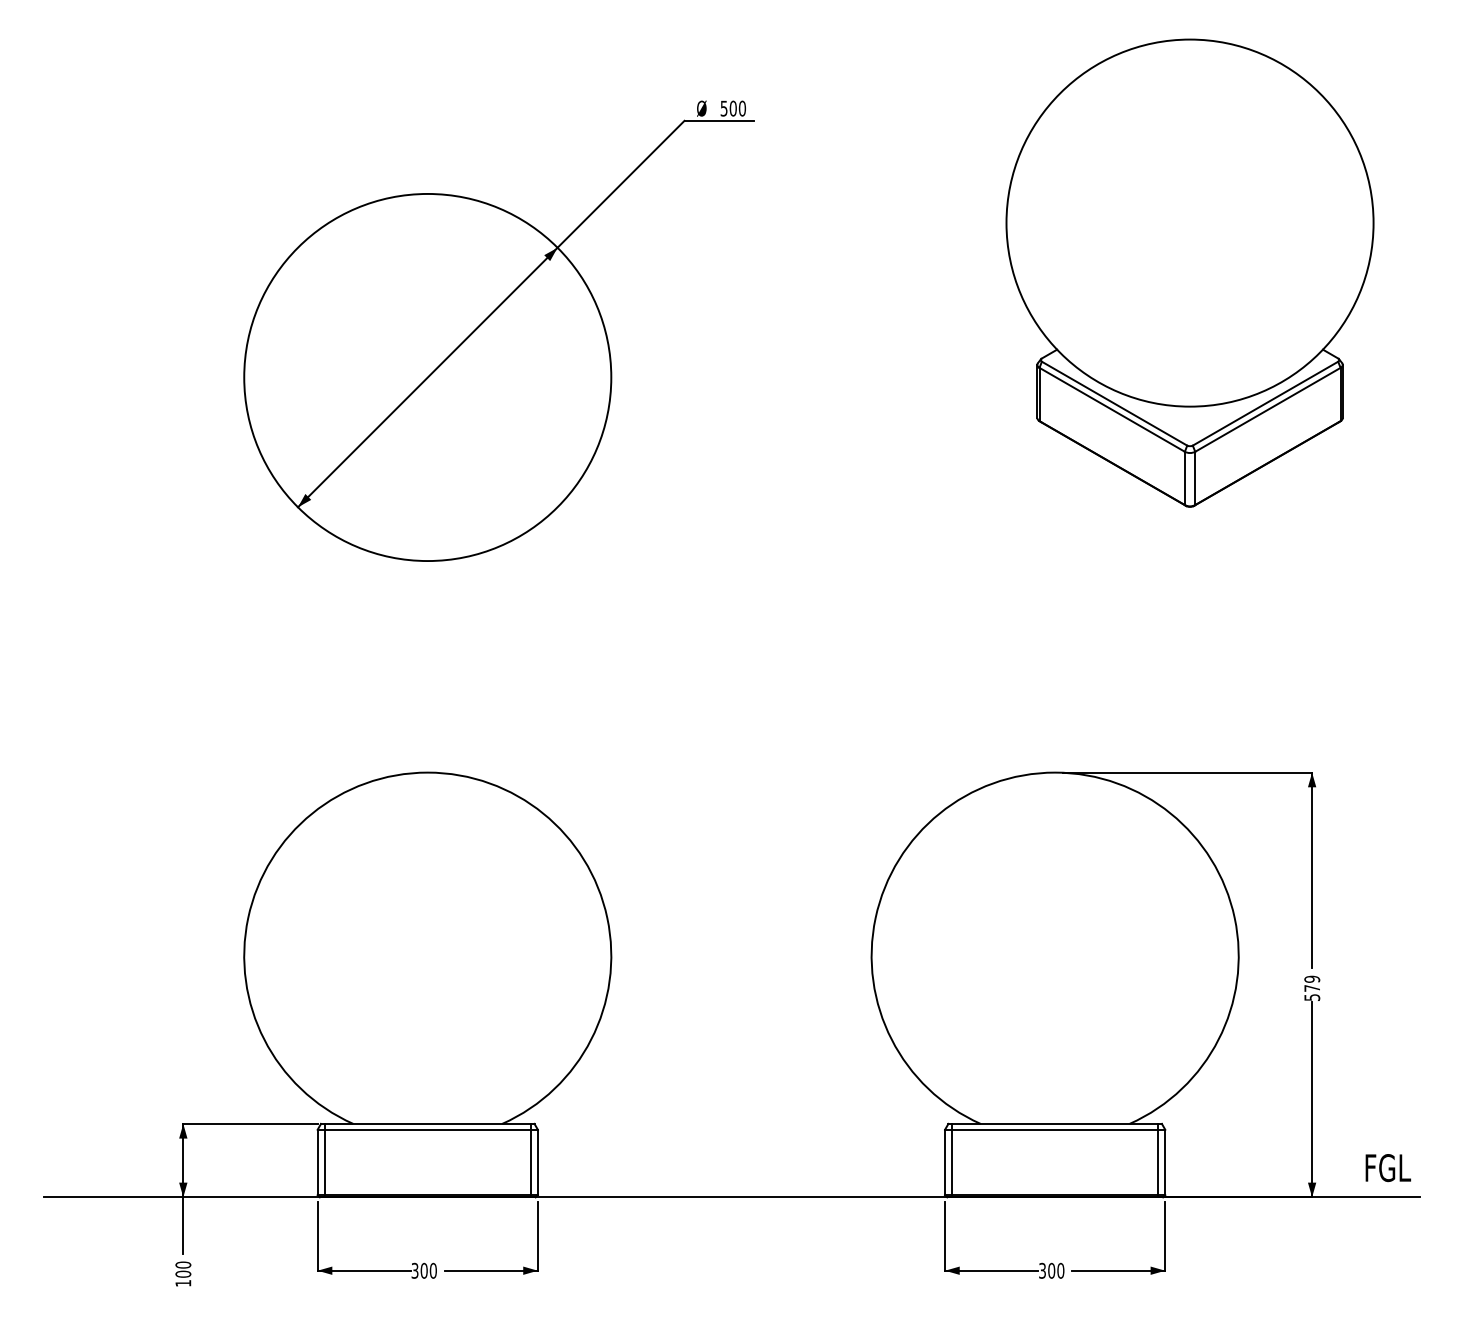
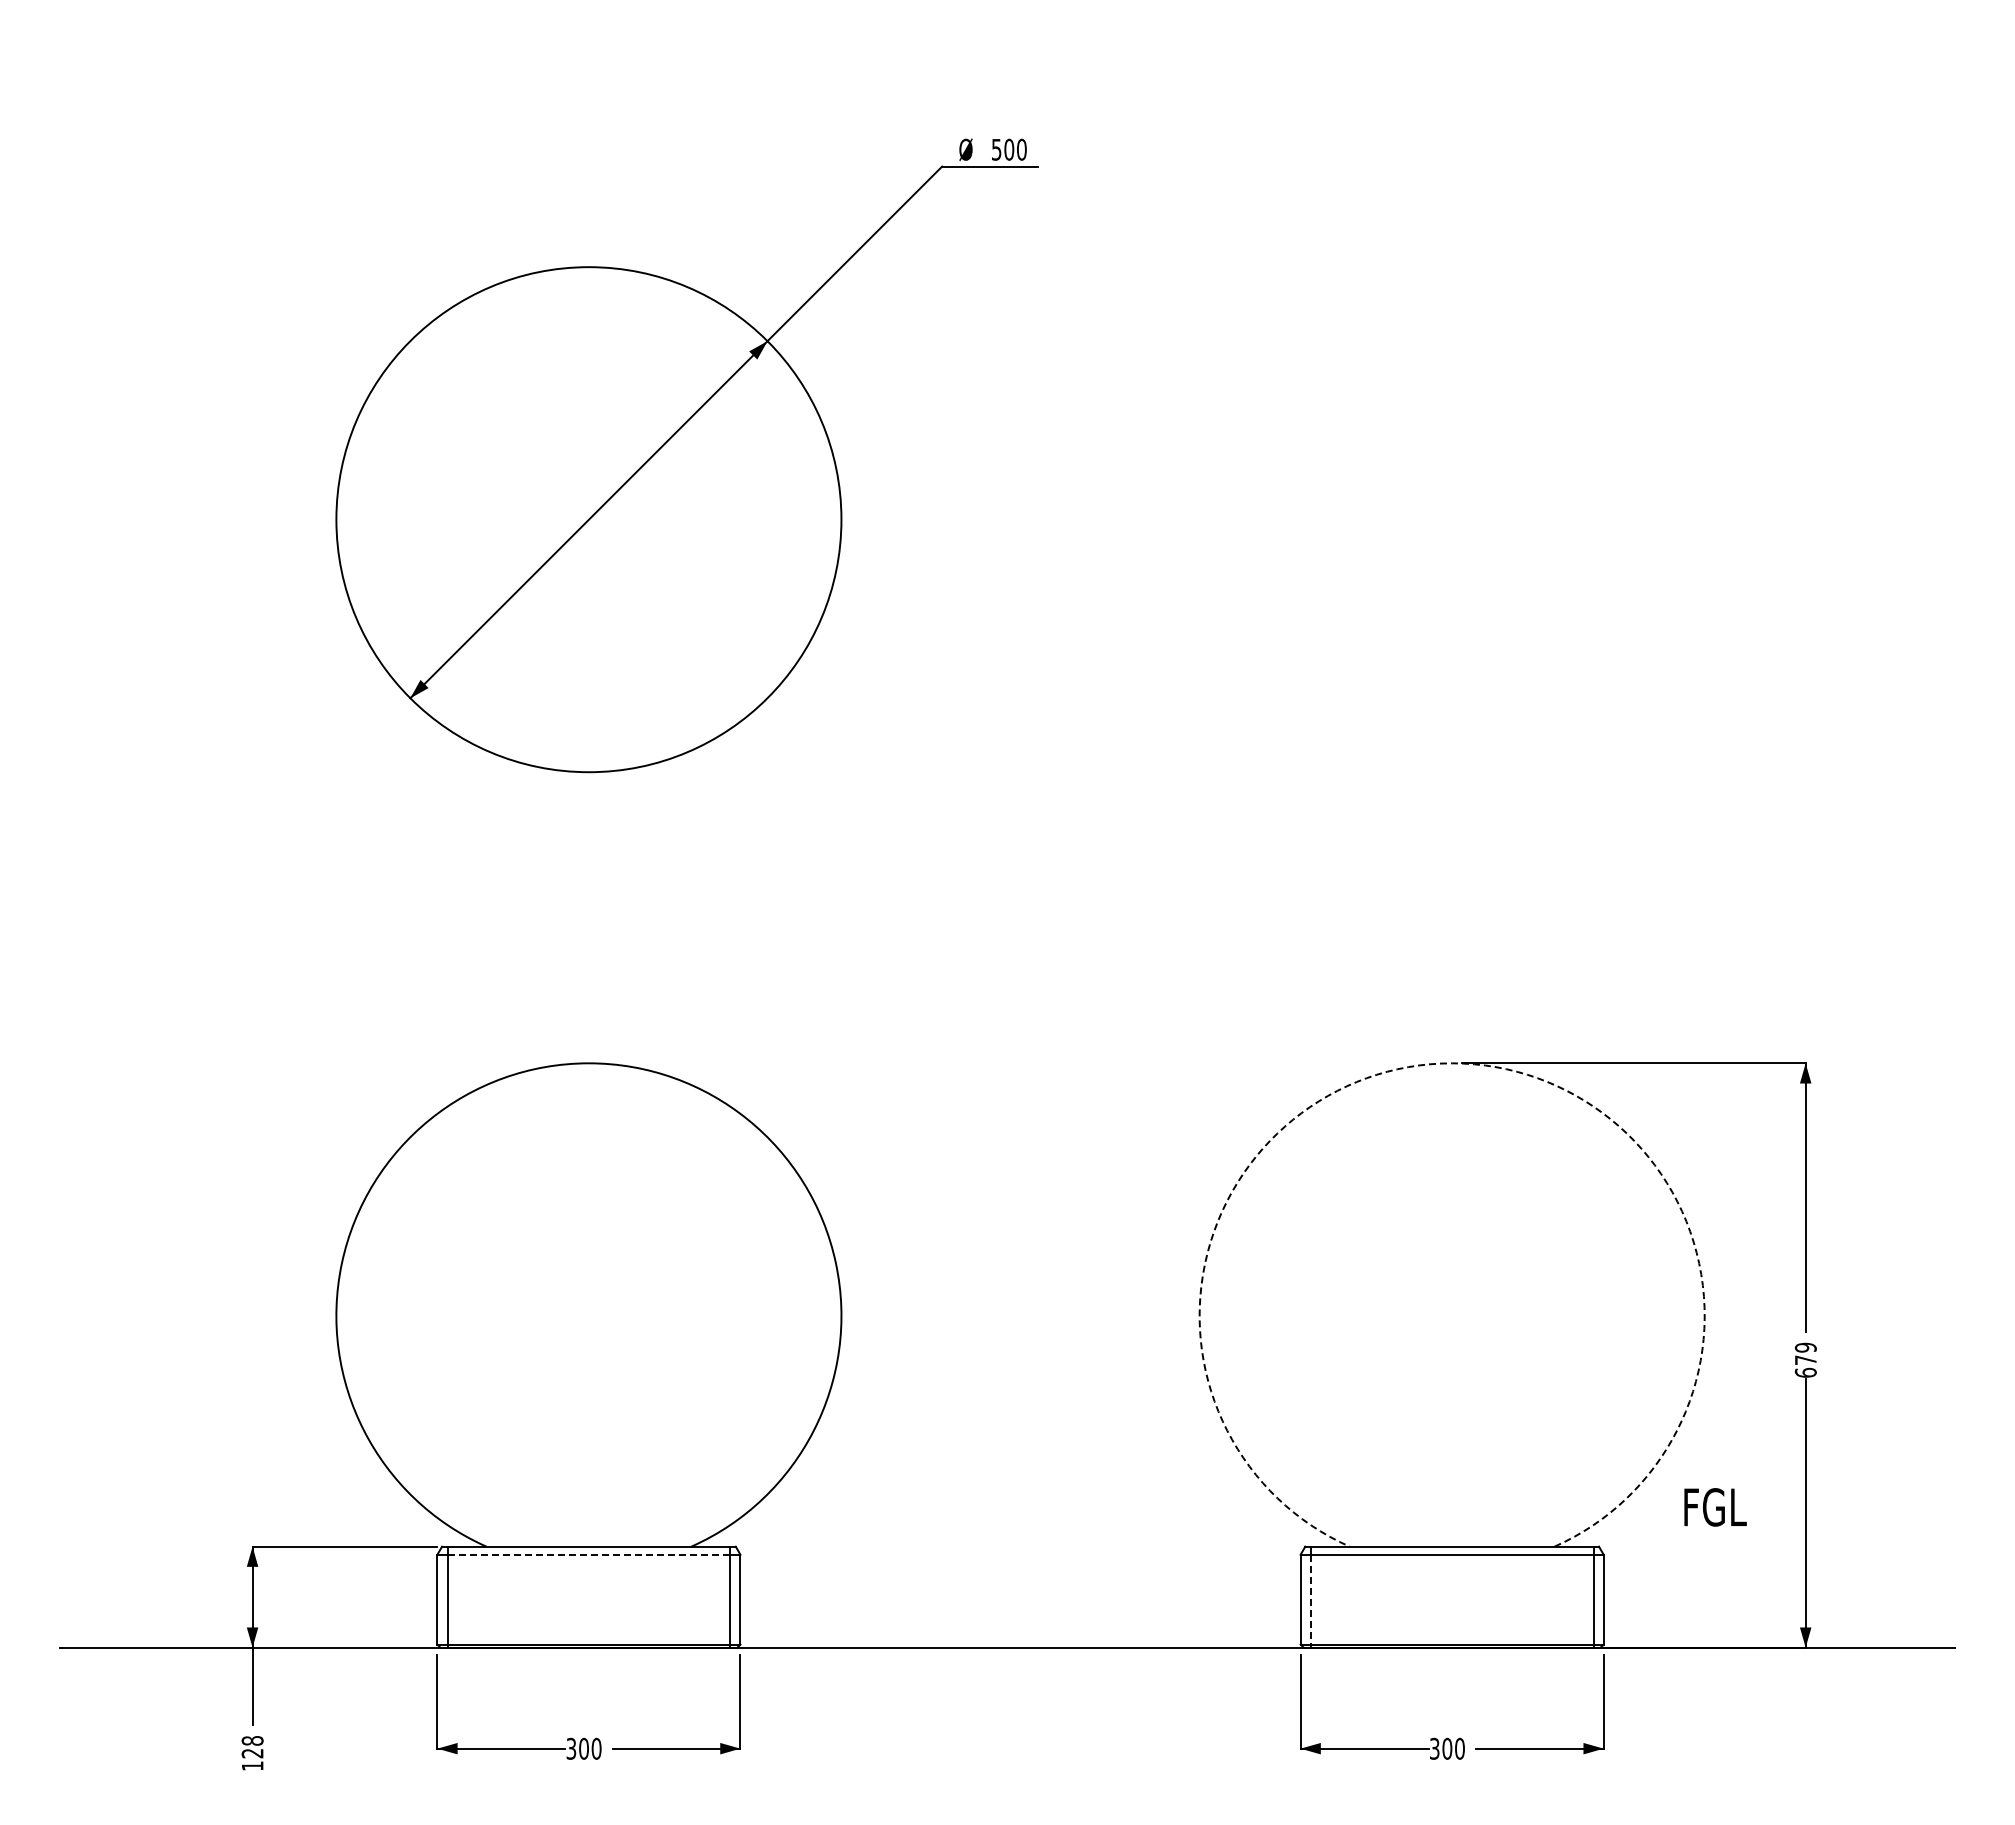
part: (1189, 272) -> (1637, 375), removed
arc: (1055, 772) -> (1452, 1063), solid -> dashed
text: (1311, 997) -> (1805, 1372), 579 -> 679
line: (427, 1129) -> (588, 1554), solid -> dashed
line: (952, 1162) -> (1310, 1599), solid -> dashed
text: (1388, 1168) -> (1715, 1507), moved
text: (183, 1269) -> (252, 1747), 100 -> 128

